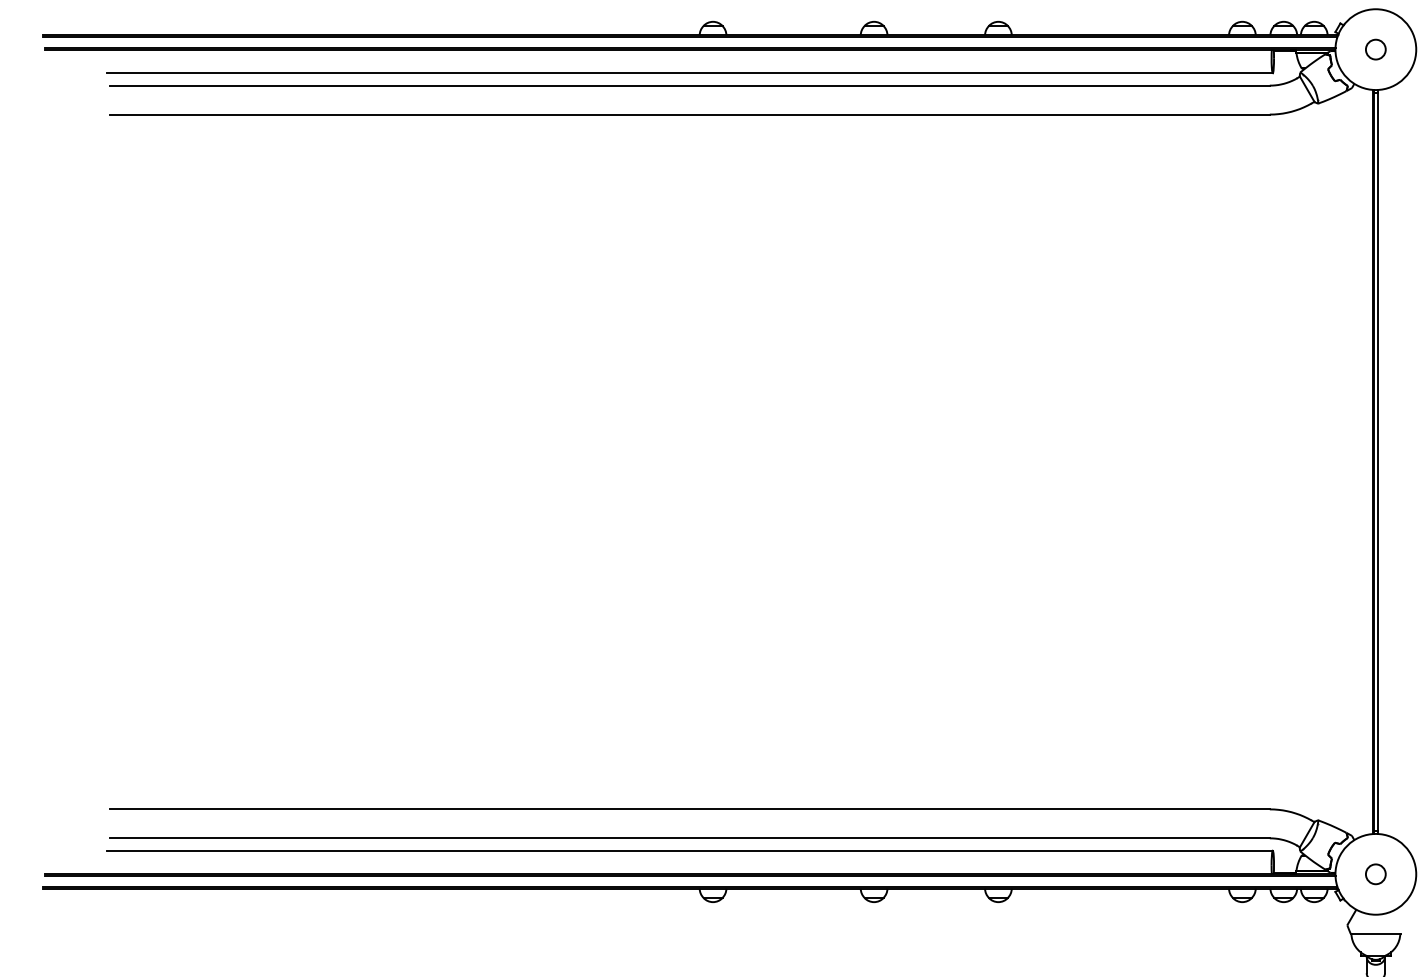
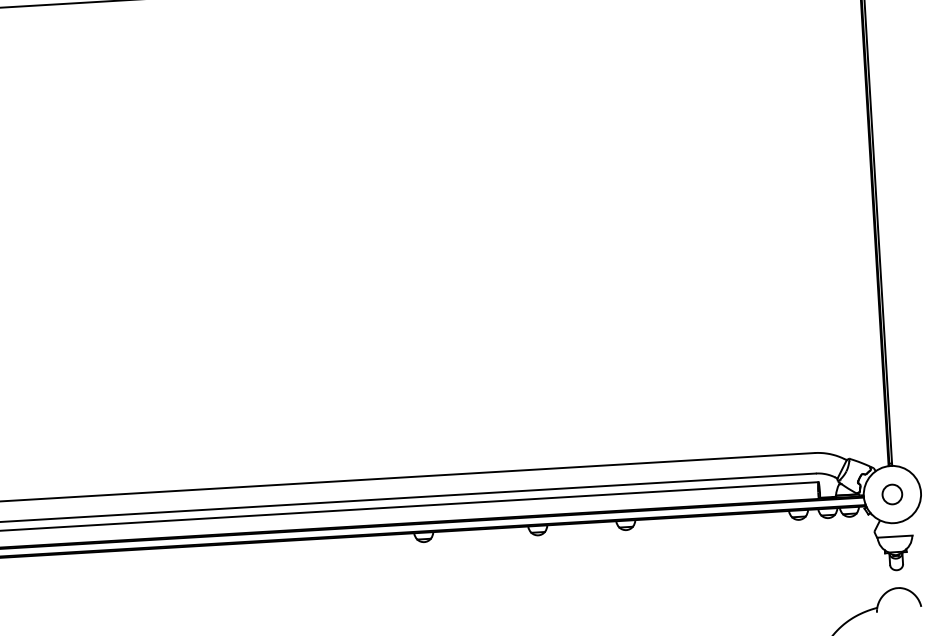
circle: (1375, 874) -> (892, 494), size x1.4

